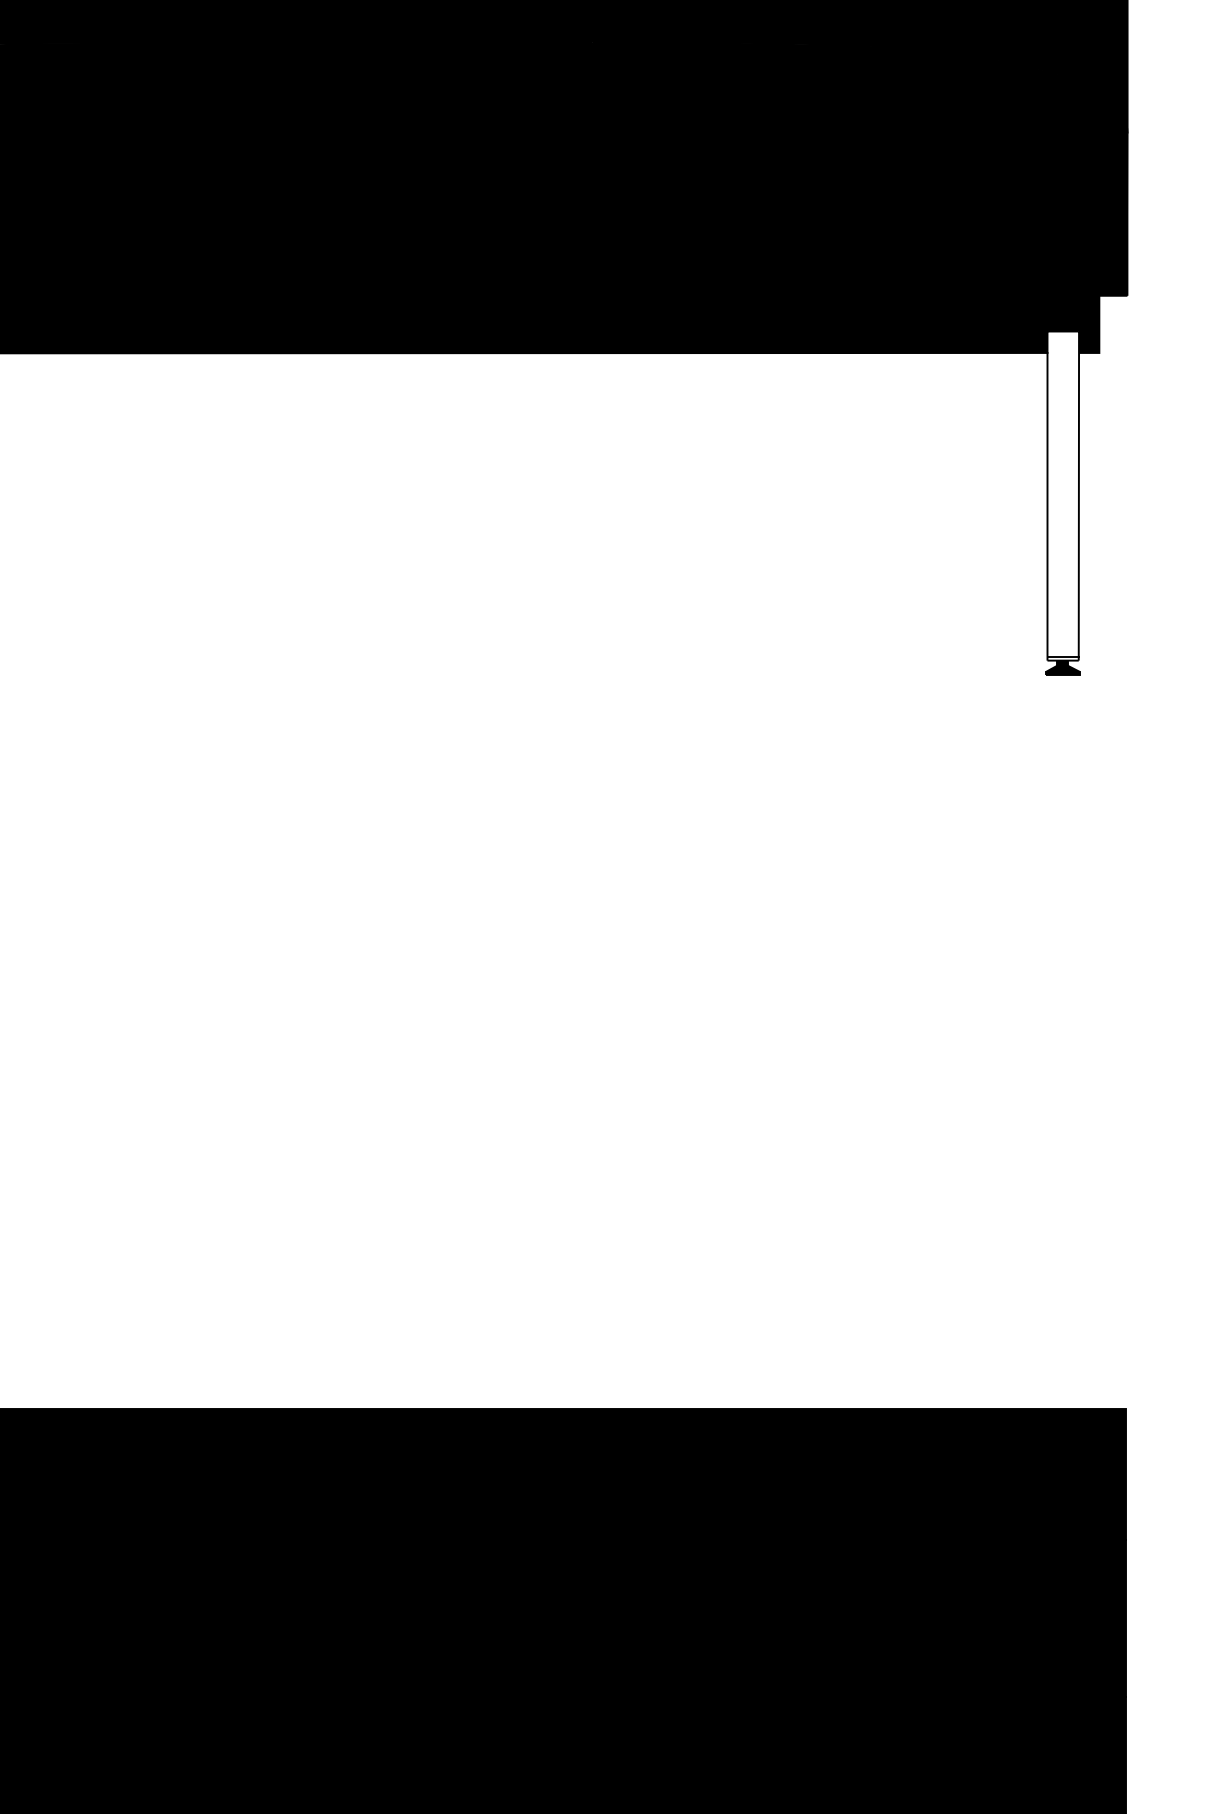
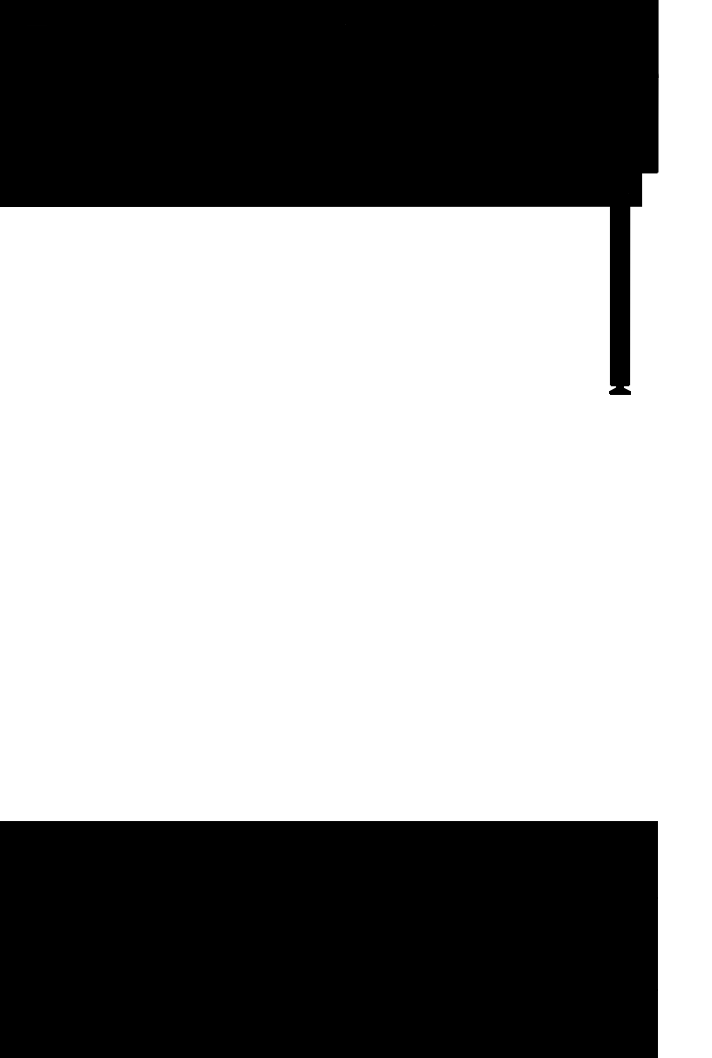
fill: (1062, 496) -> (619, 289), added

